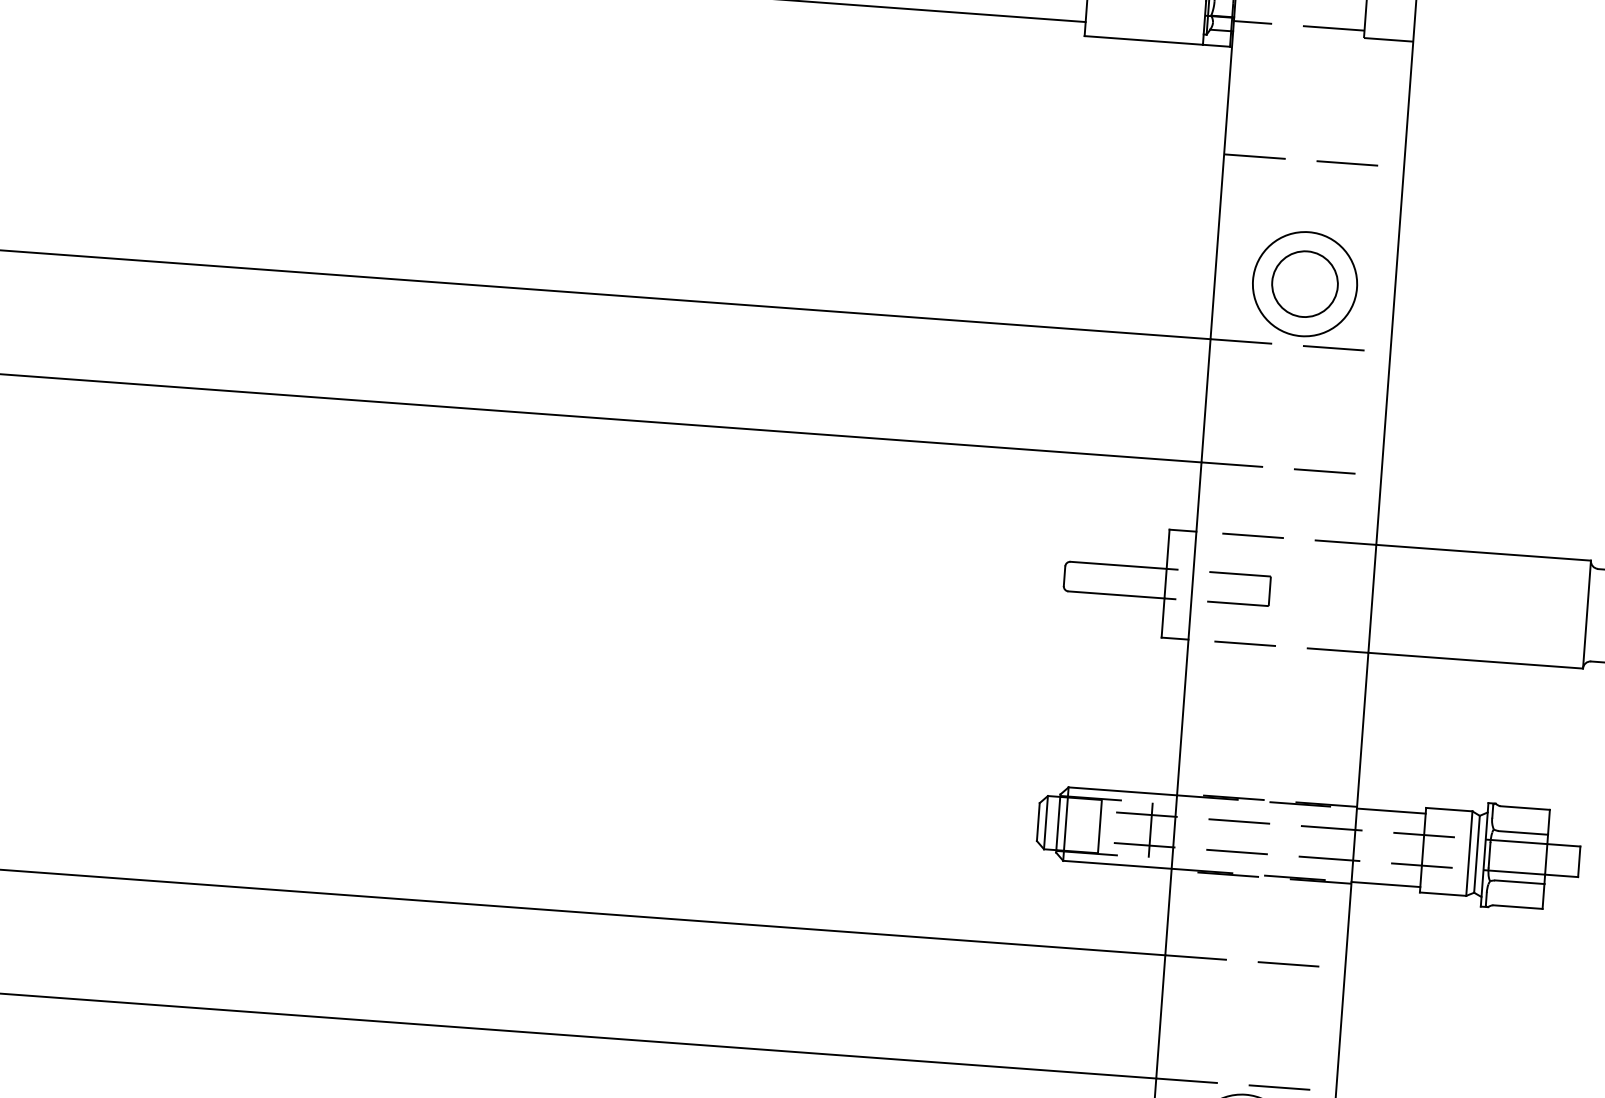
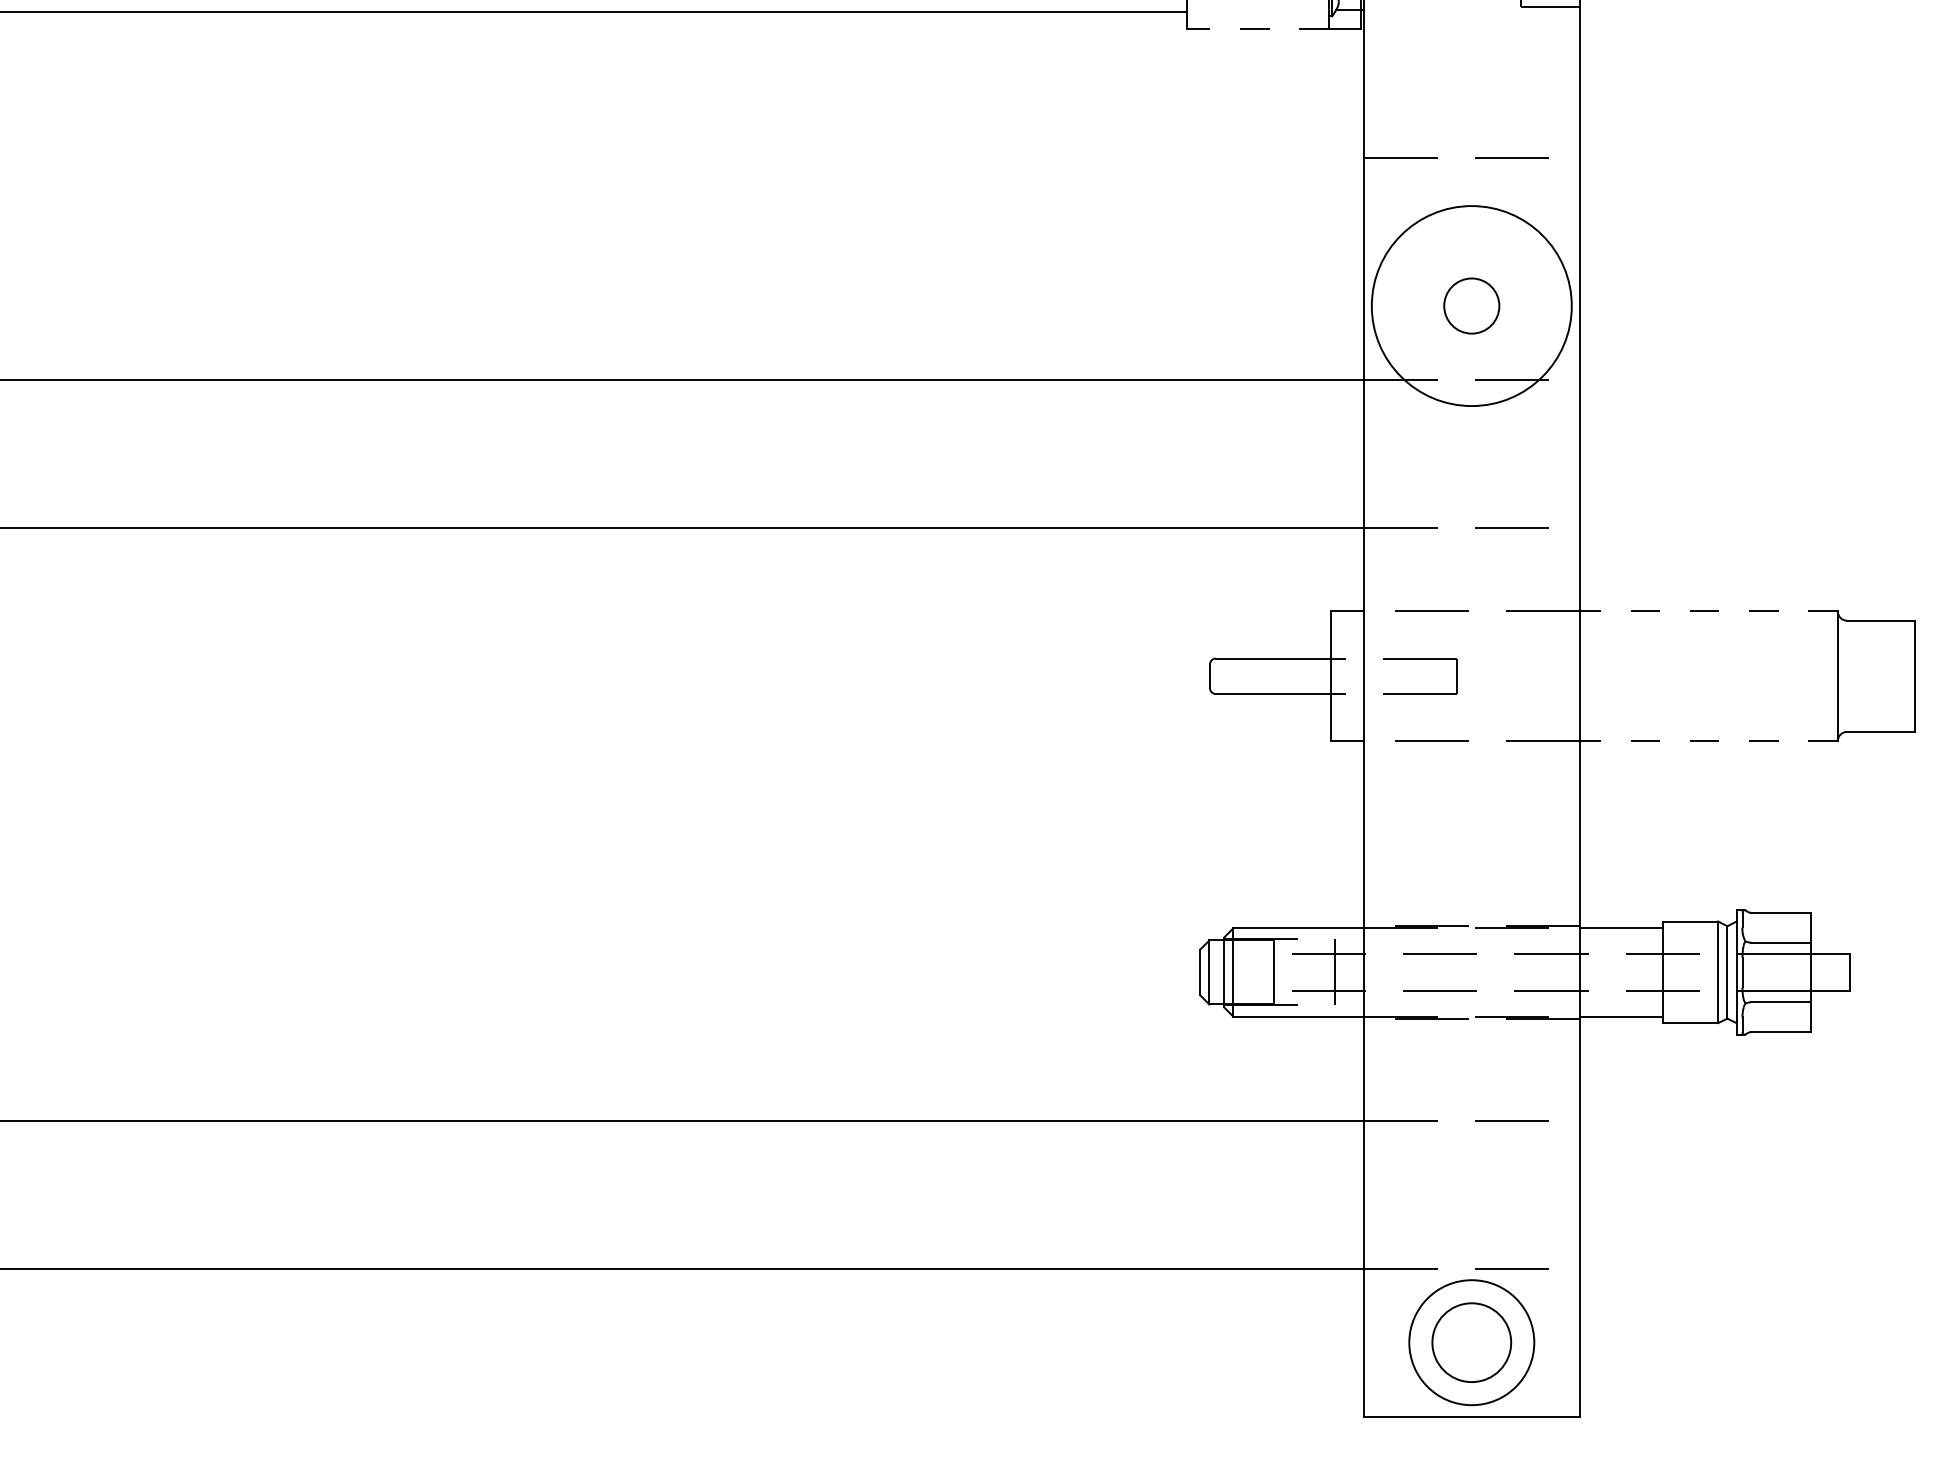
line: (1143, 40) -> (1257, 28), solid -> dashed
circle: (1304, 283) -> (1471, 305), size x0.7
circle: (1304, 283) -> (1471, 305), size x1.6
line: (1483, 552) -> (1708, 611), solid -> dashed
line: (1475, 660) -> (1708, 741), solid -> dashed

